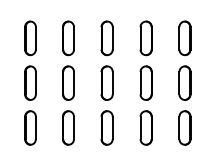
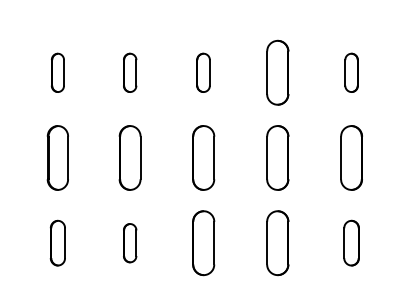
part: (30, 38) -> (57, 73), size x0.6
part: (68, 38) -> (130, 73), size x0.6
part: (106, 38) -> (202, 73), size x0.6
part: (184, 38) -> (350, 73), size x0.6
part: (30, 127) -> (57, 242), size x0.7
part: (68, 127) -> (130, 242), size x0.6
part: (184, 127) -> (350, 242), size x0.7

